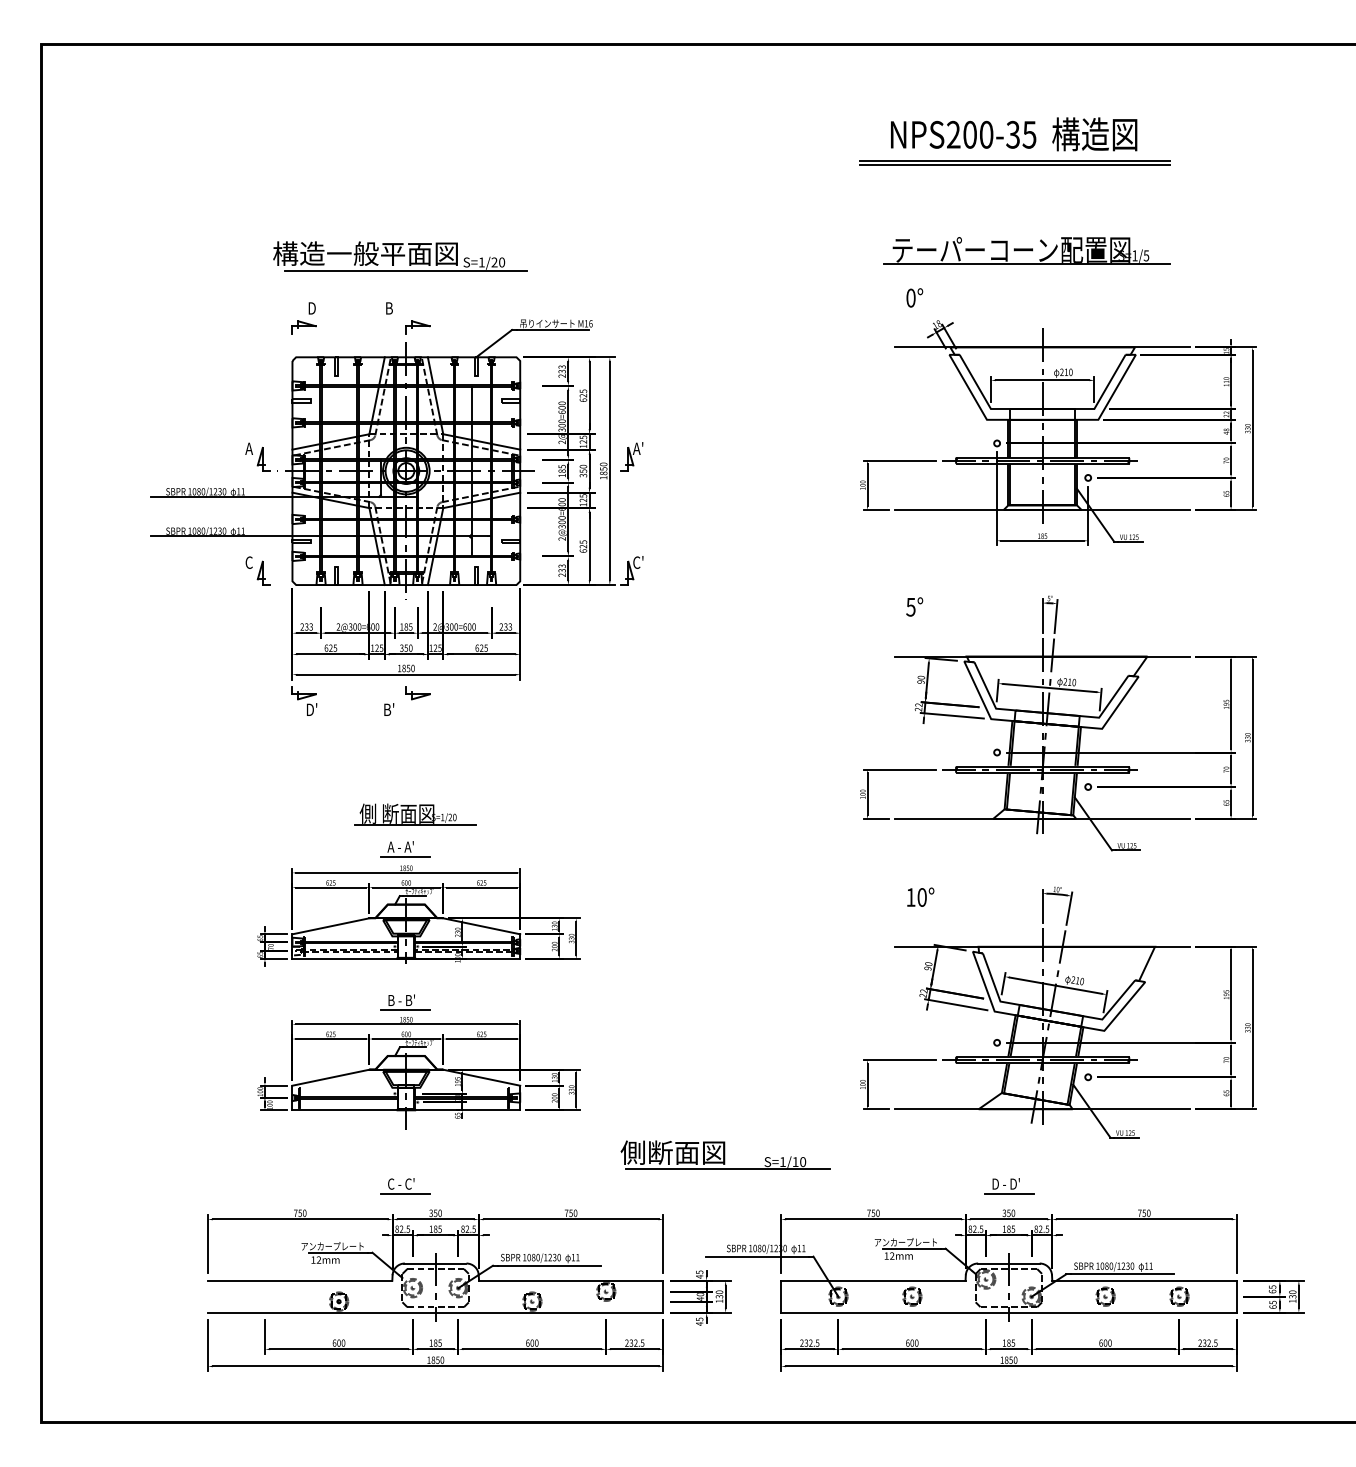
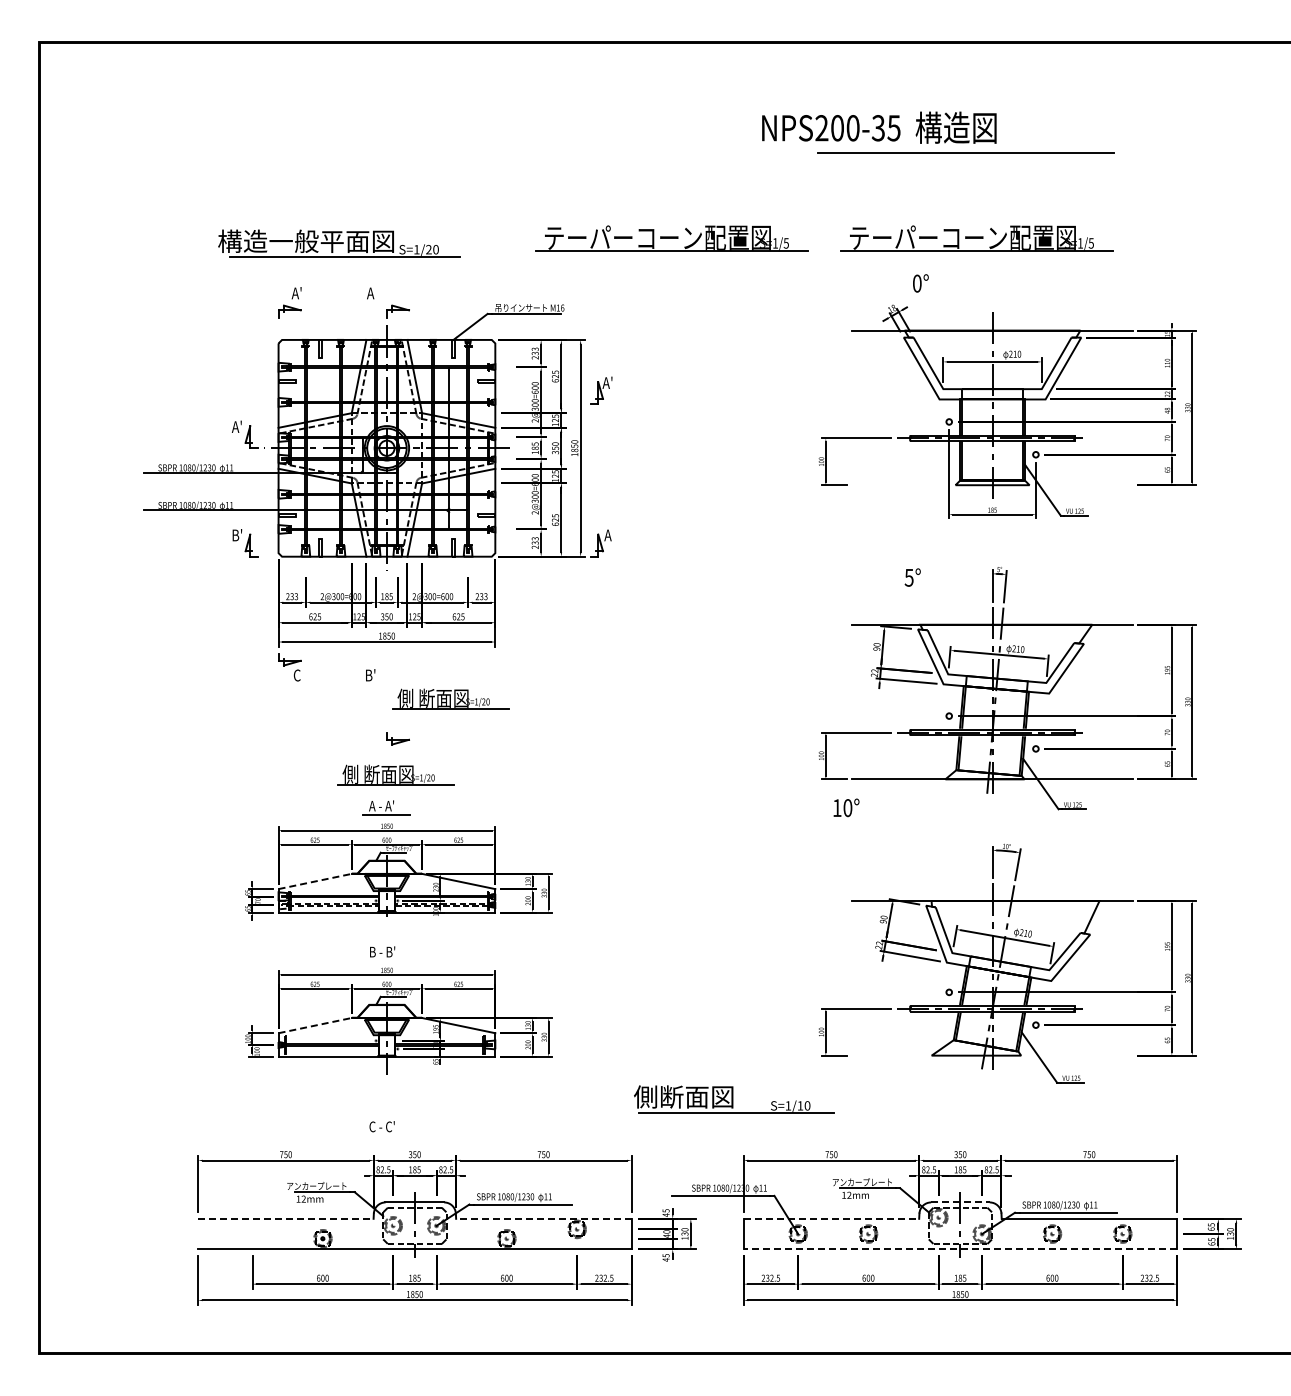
text: (1014, 134) -> (879, 127), moved
line: (1015, 164) -> (966, 156), removed
part: (705, 250) -> (671, 238), added
part: (400, 255) -> (339, 243), moved
text: (914, 297) -> (920, 283), moved
text: (311, 308) -> (296, 293), D -> A'
text: (389, 308) -> (370, 293), B -> A
text: (248, 448) -> (236, 426), A -> A'
part: (631, 456) -> (601, 390), moved
line: (1042, 510) -> (992, 485), removed
text: (249, 562) -> (237, 535), C -> B'
text: (638, 562) -> (607, 535), C' -> A
text: (914, 606) -> (912, 577), moved
part: (417, 693) -> (397, 738), moved
text: (312, 709) -> (297, 675), D' -> C
part: (473, 734) -> (450, 698), added
text: (920, 896) -> (846, 807), moved
line: (331, 926) -> (315, 881), solid -> dashed
line: (404, 1010) -> (385, 961), removed
line: (331, 1077) -> (315, 1025), solid -> dashed
line: (1042, 1109) -> (992, 1055), removed
part: (726, 1155) -> (734, 1099), moved
part: (1010, 1185) -> (961, 1128), removed
line: (404, 1193) -> (385, 1135), removed
line: (1008, 1263) -> (960, 1202), solid -> dashed
line: (299, 1280) -> (285, 1218), solid -> dashed
line: (570, 1280) -> (543, 1218), solid -> dashed
line: (873, 1280) -> (831, 1218), solid -> dashed
line: (1008, 1312) -> (960, 1249), solid -> dashed

